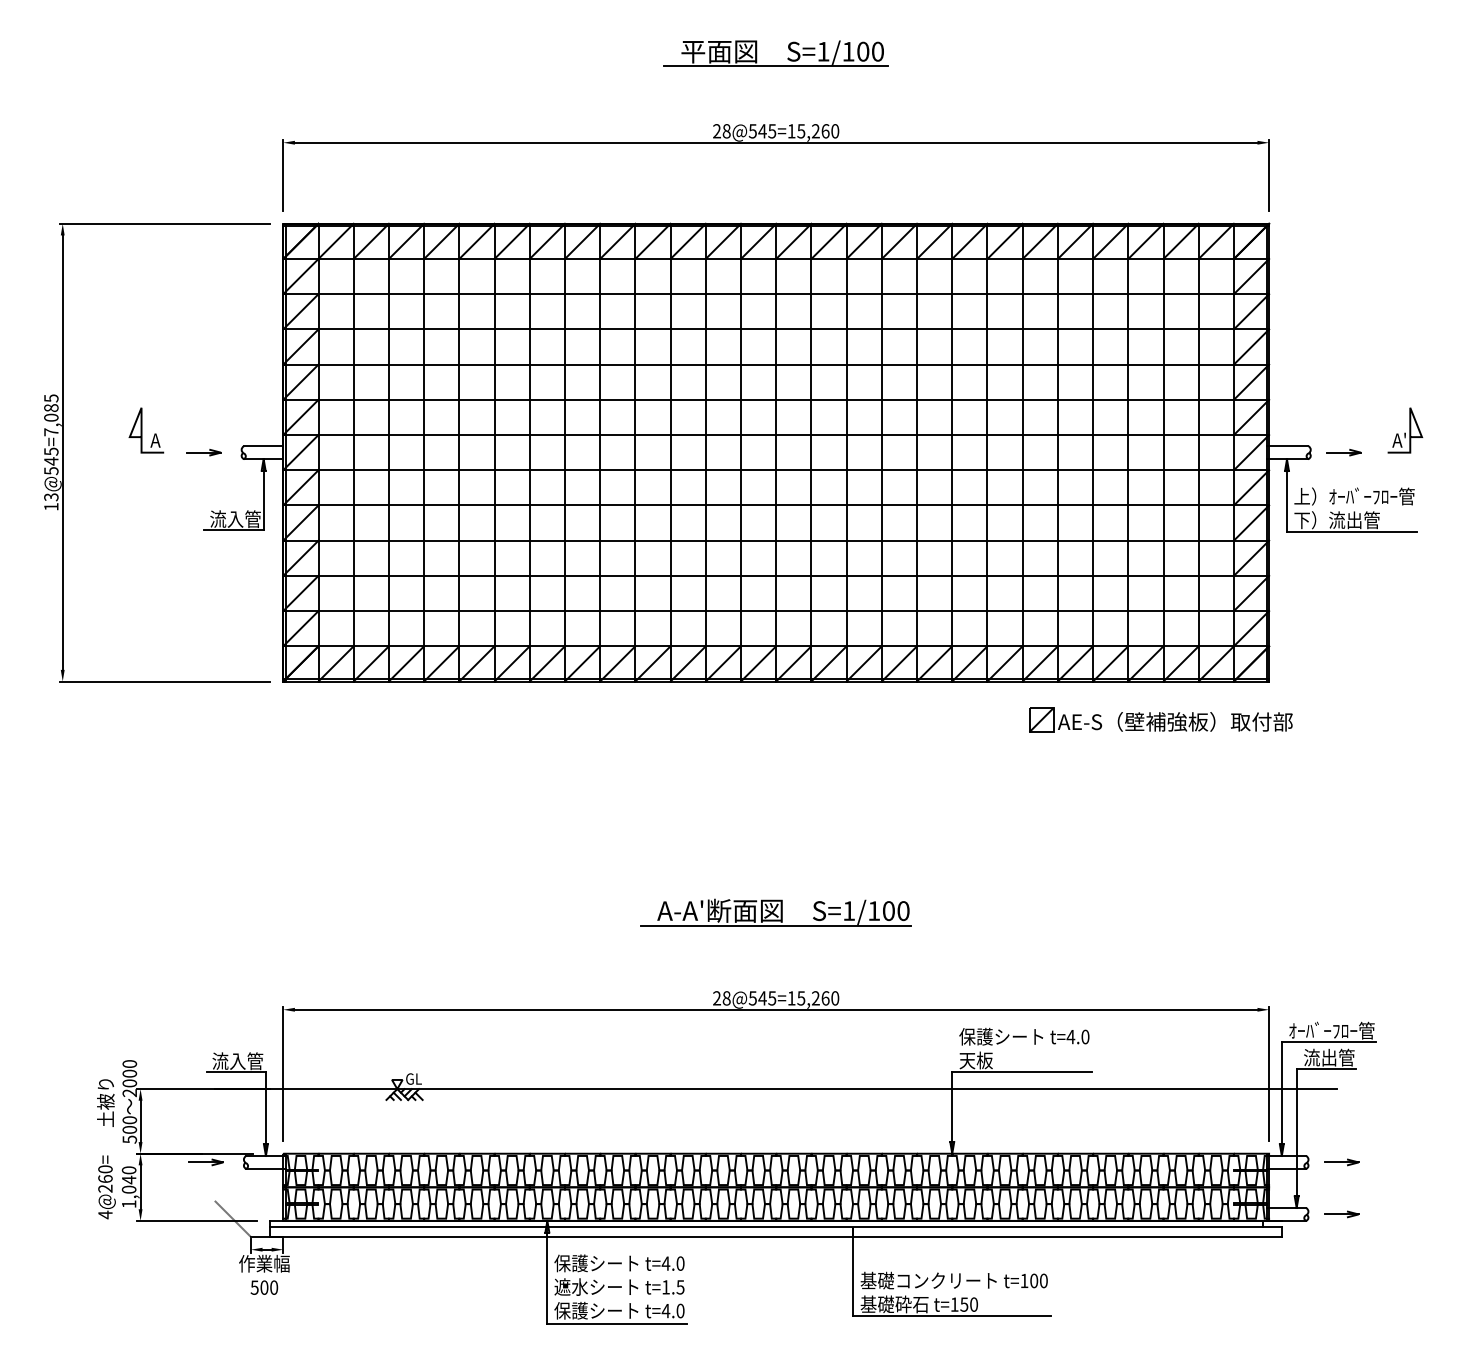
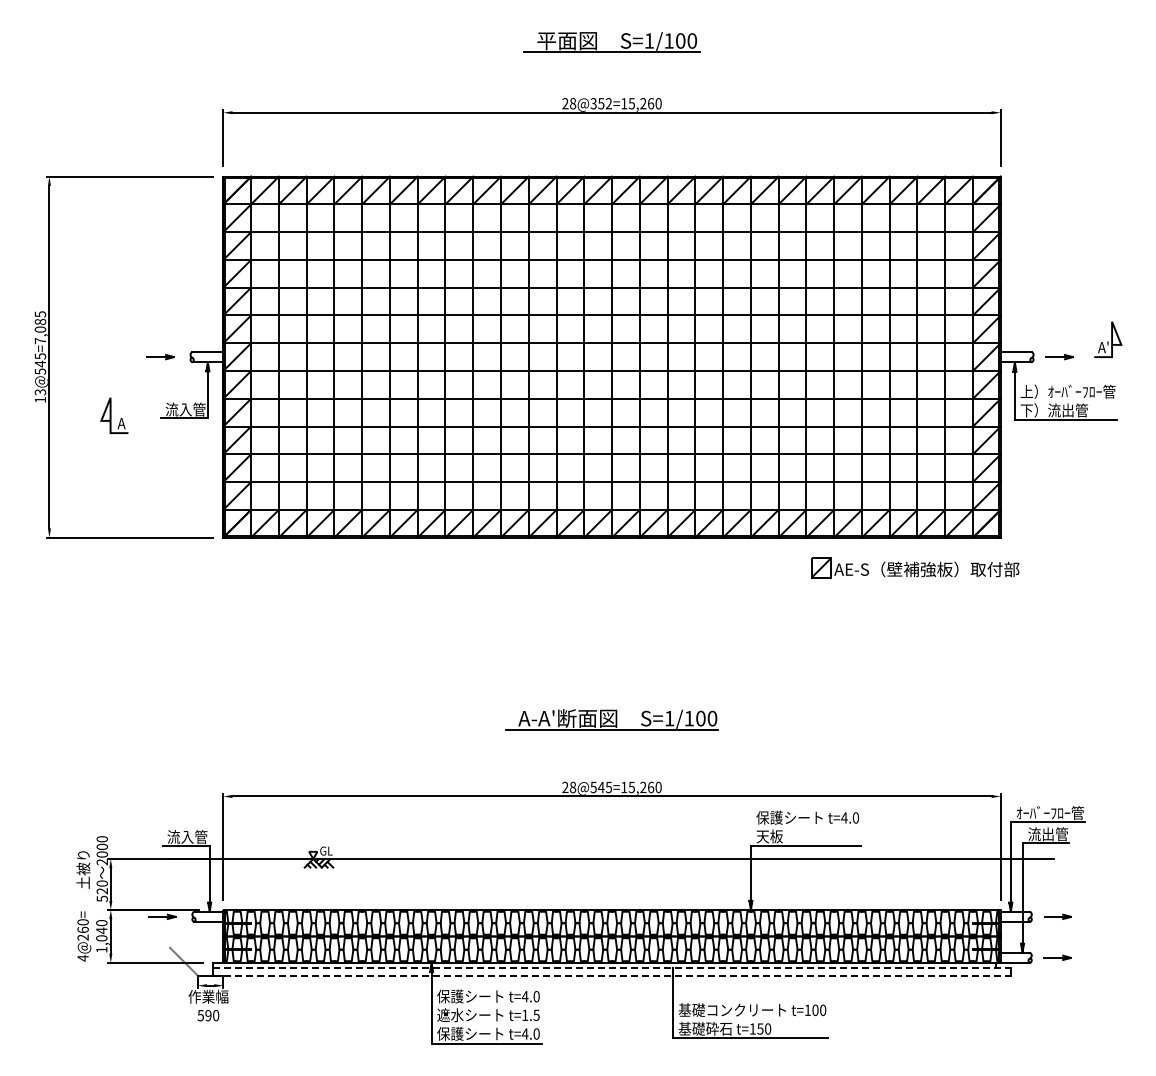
text: (762, 131) -> (601, 103), 28@545=15,260 -> 28@352=15,260
part: (146, 430) -> (114, 415), moved
text: (130, 1130) -> (102, 891), 500 -> 520
line: (776, 1227) -> (612, 968), solid -> dashed
line: (776, 1236) -> (612, 975), solid -> dashed
text: (264, 1287) -> (208, 1015), 500 -> 590

